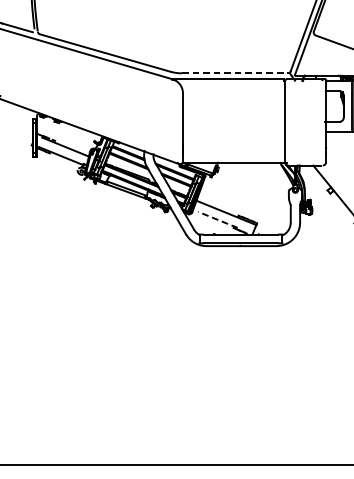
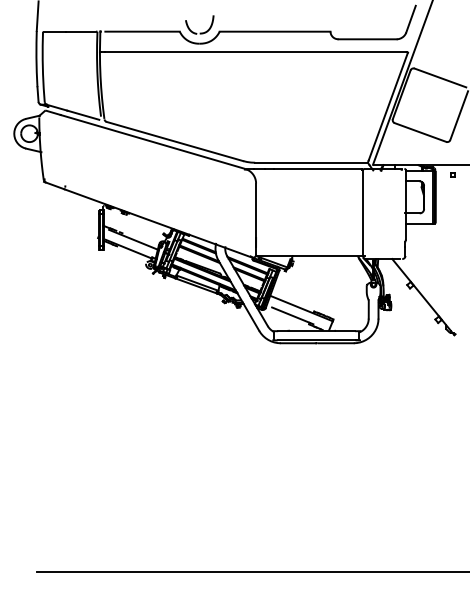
line: (236, 73) -> (312, 162), dashed -> solid
line: (217, 219) -> (292, 315), dashed -> solid

